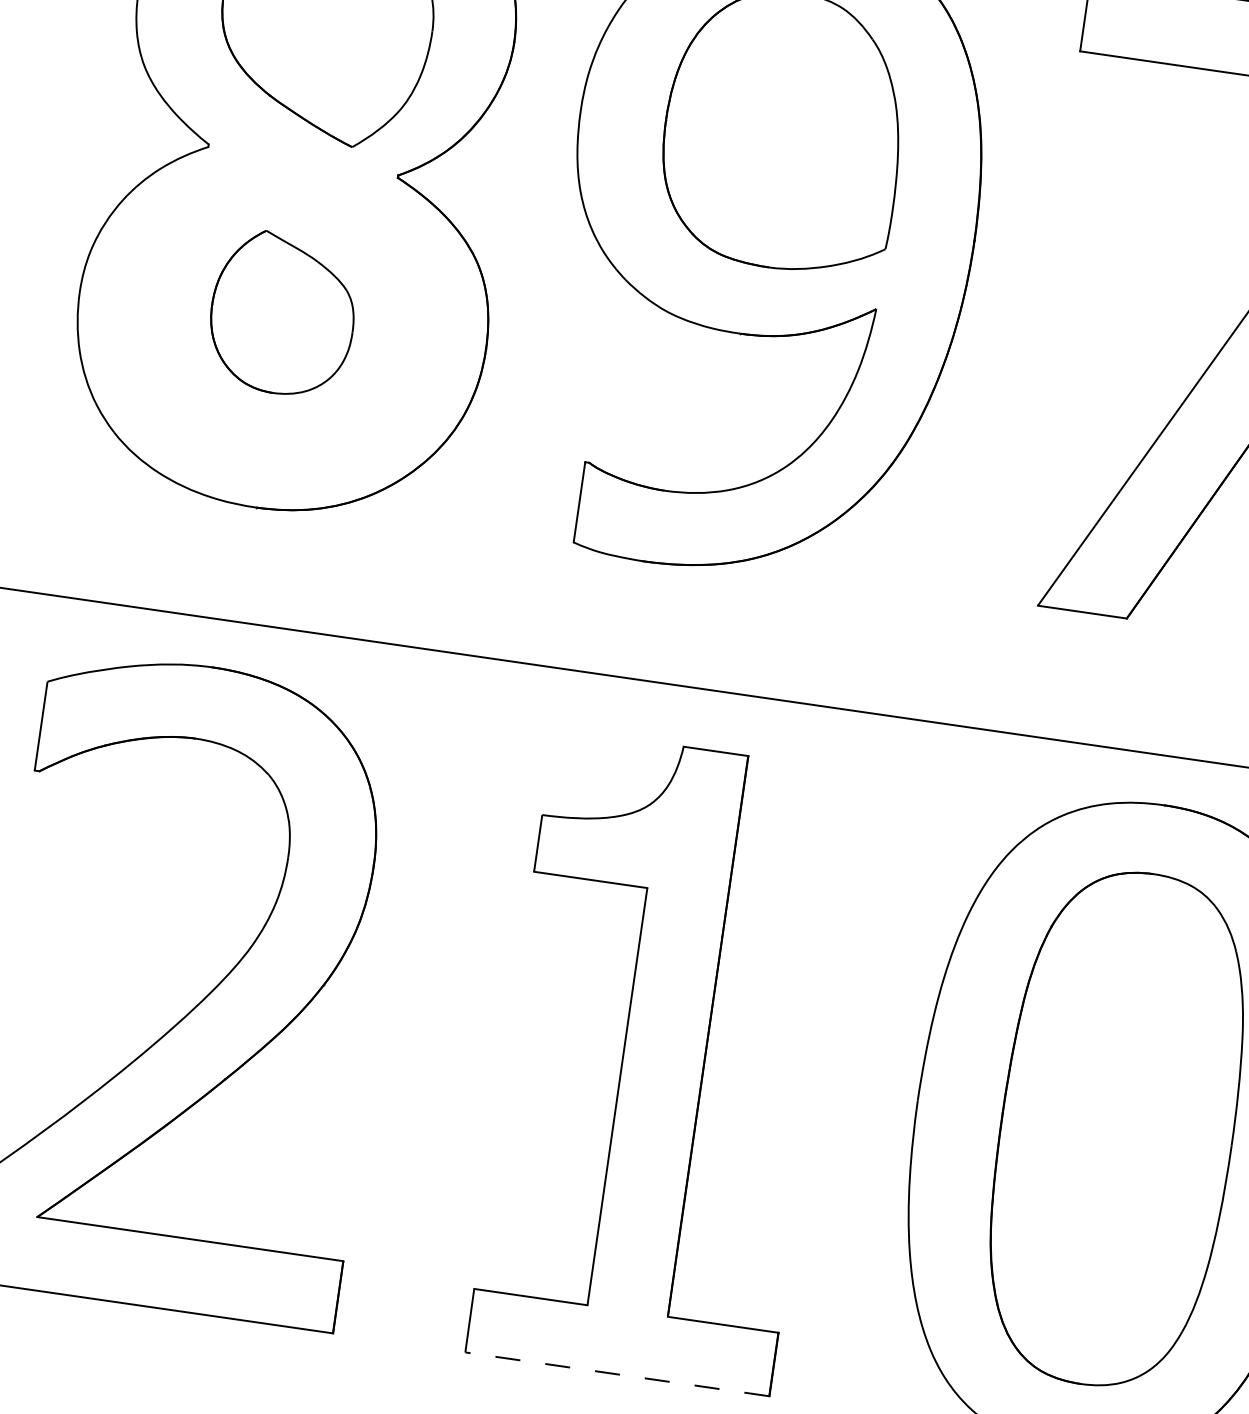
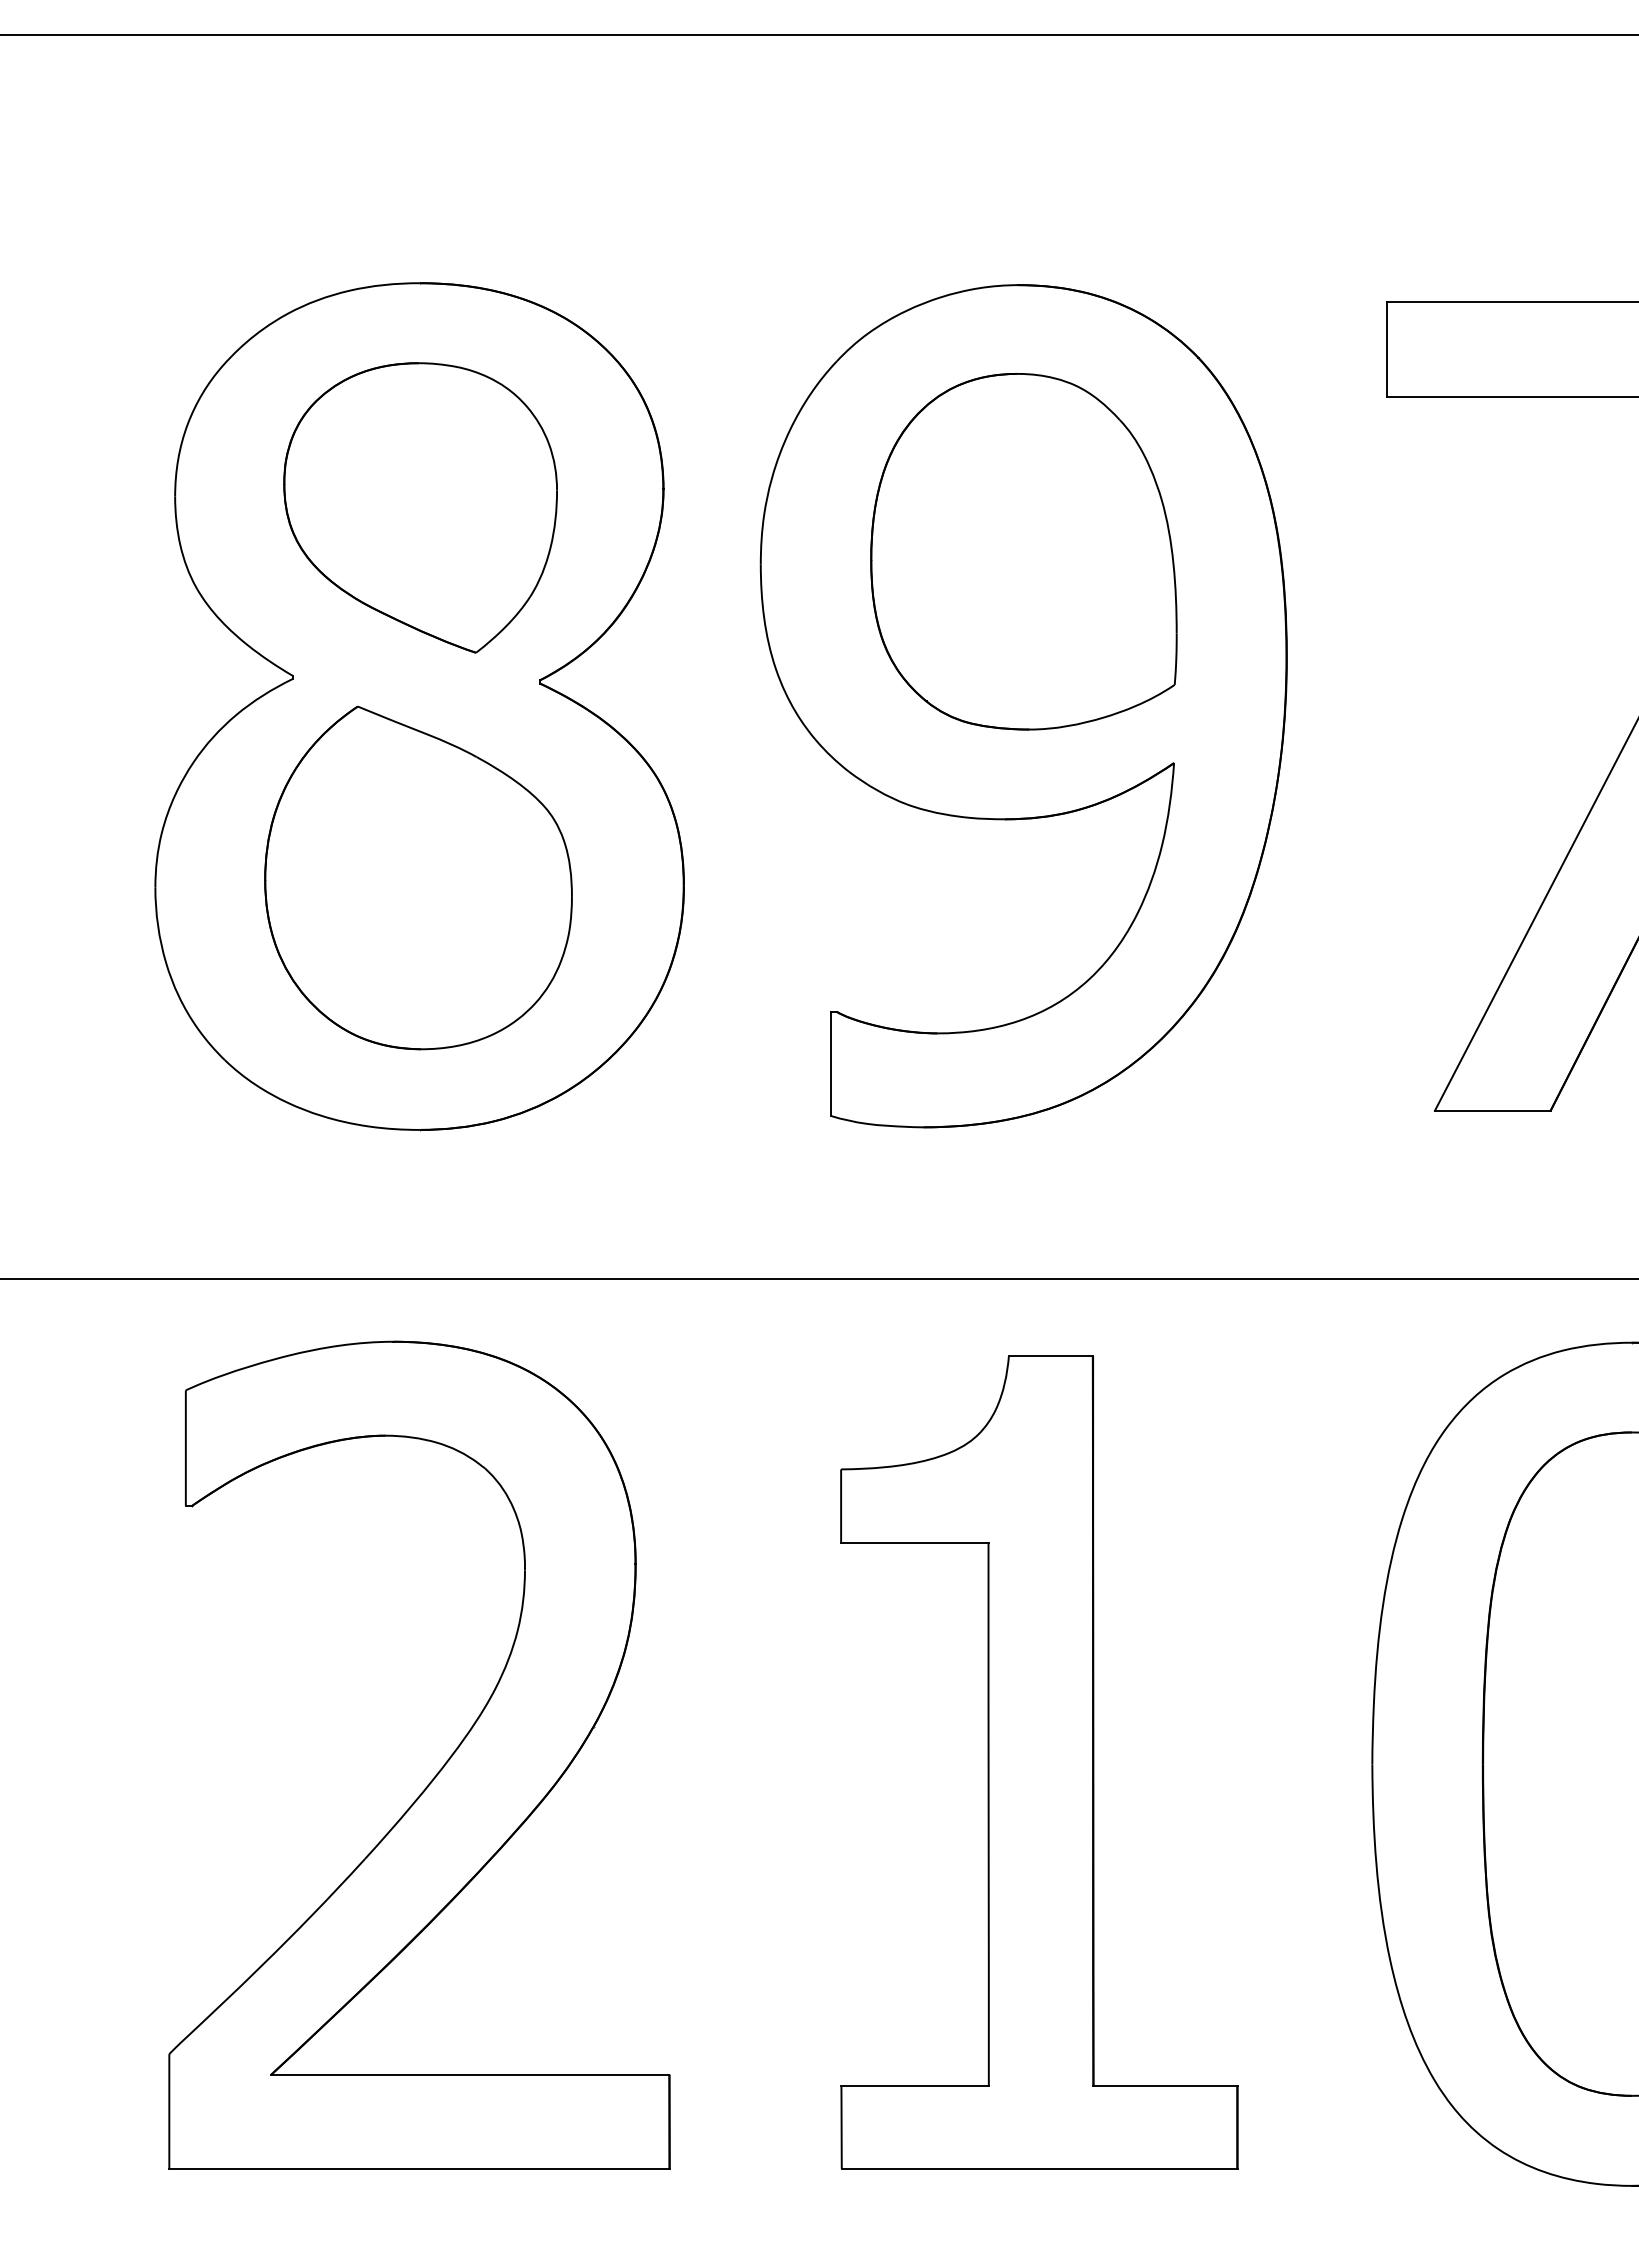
part: (283, 313) -> (418, 877), size x1.67
line: (617, 1374) -> (1039, 2168), dashed -> solid

